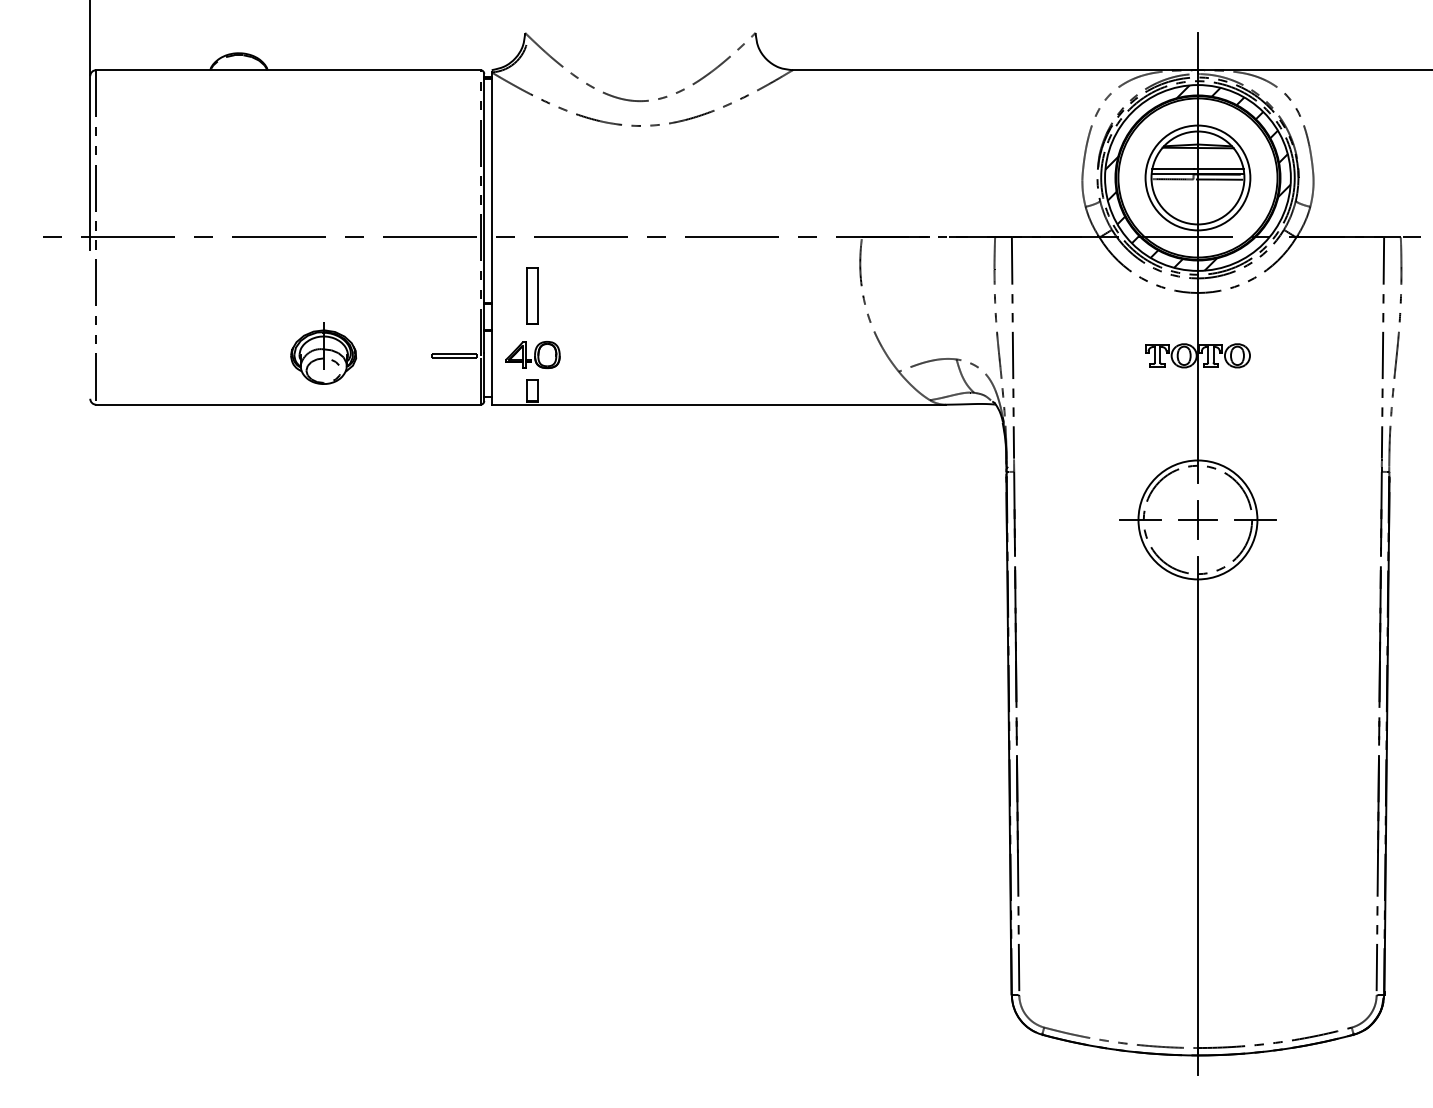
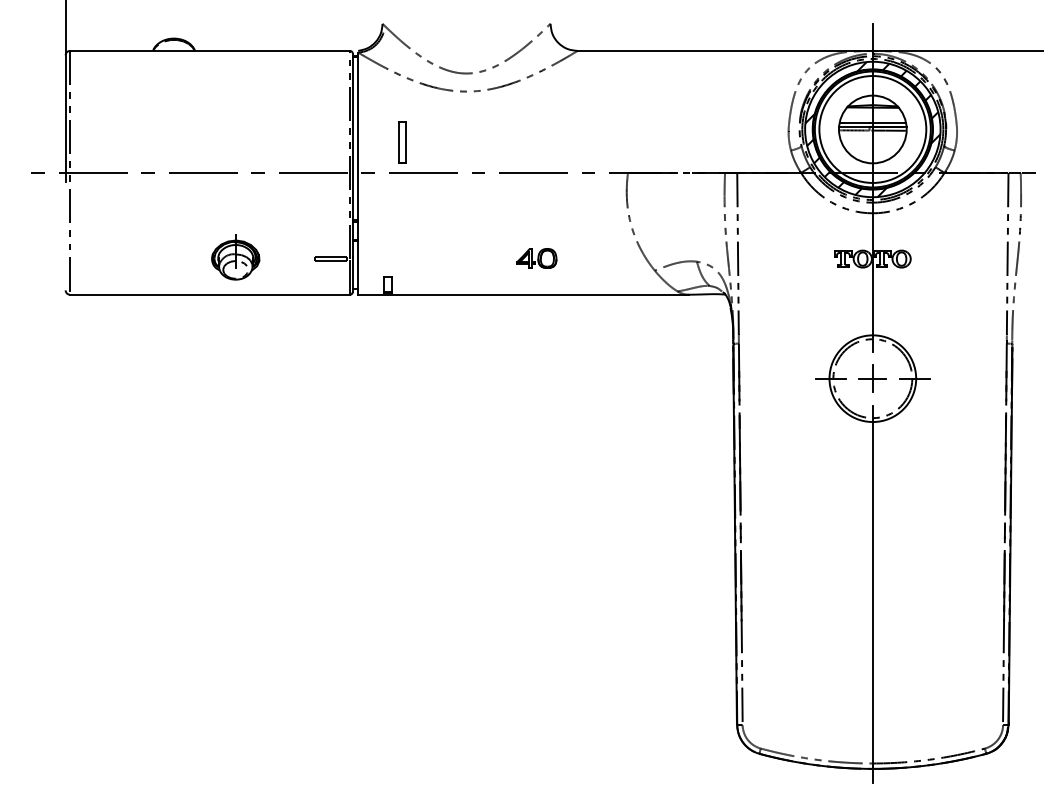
circle: (1197, 177) -> (872, 129), size x1.4
part: (532, 295) -> (402, 142), moved
part: (532, 354) -> (536, 258), moved

